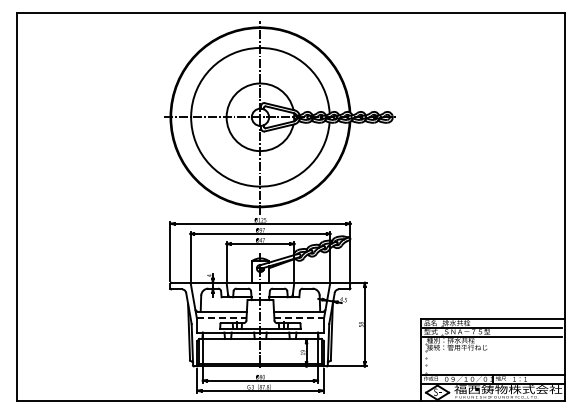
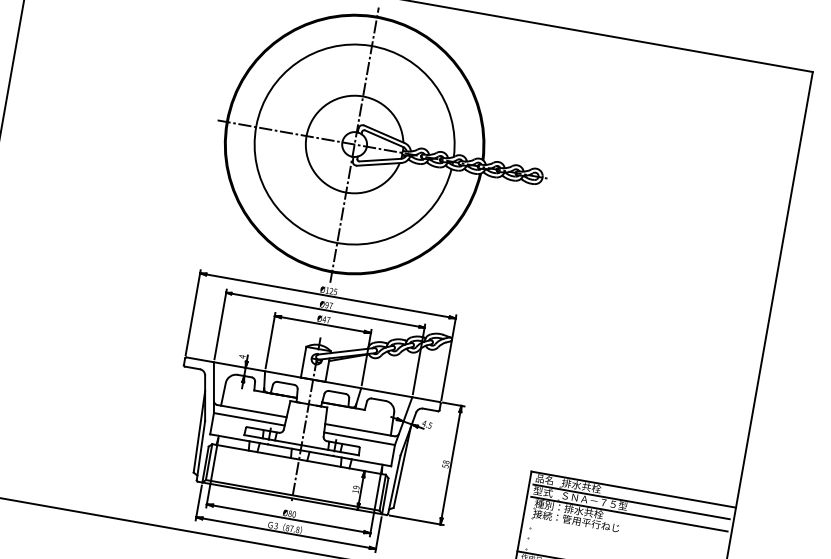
line: (221, 317) -> (249, 419), dashed -> solid
line: (299, 317) -> (359, 438), dashed -> solid

